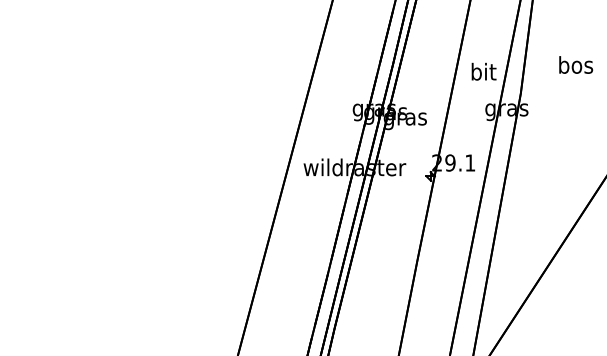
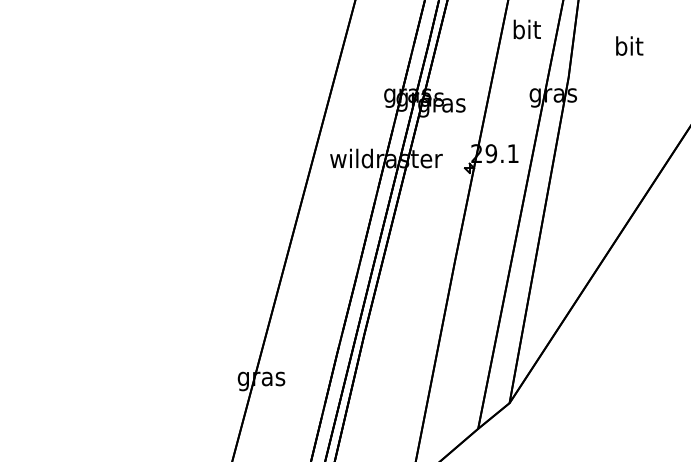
text: (575, 64) -> (628, 45), bos -> bit
text: (483, 71) -> (526, 29), moved

